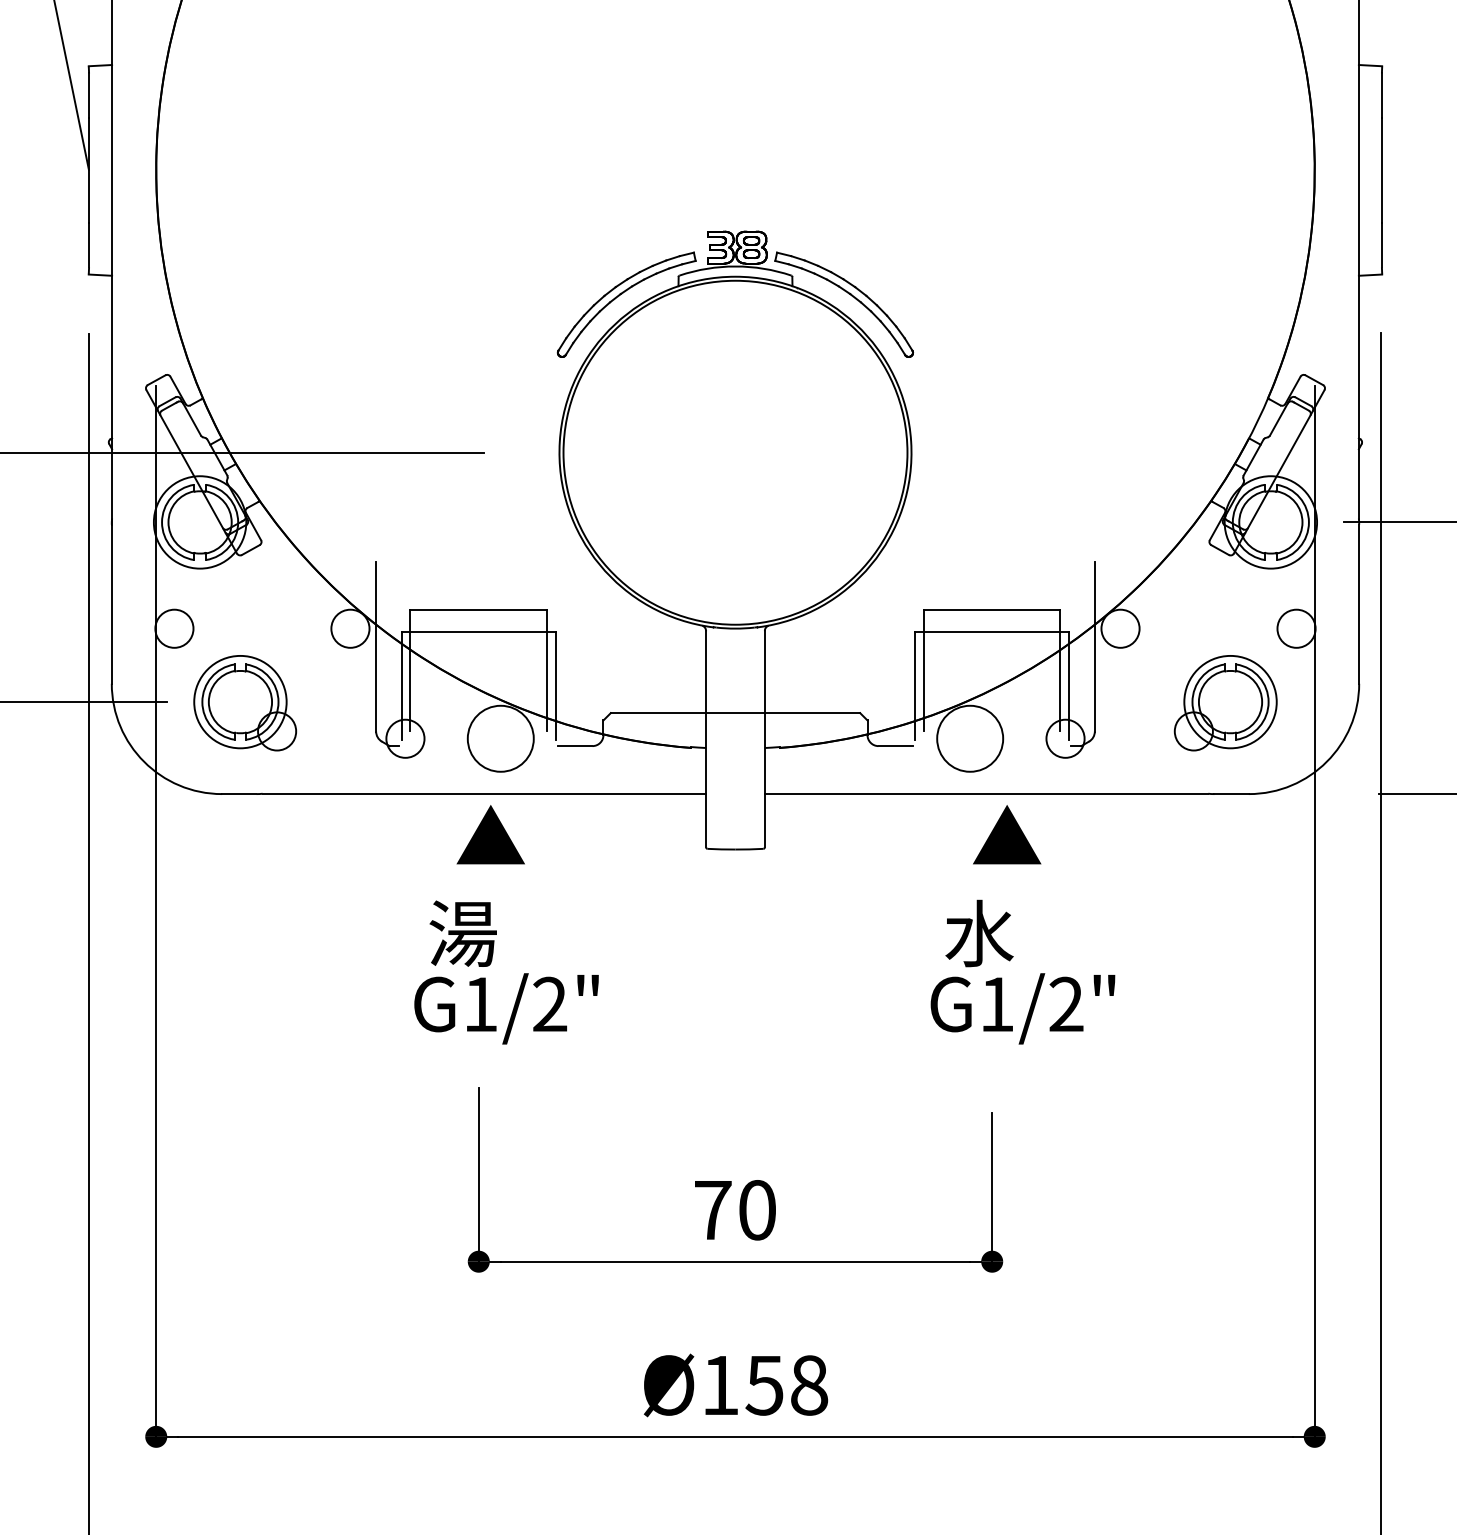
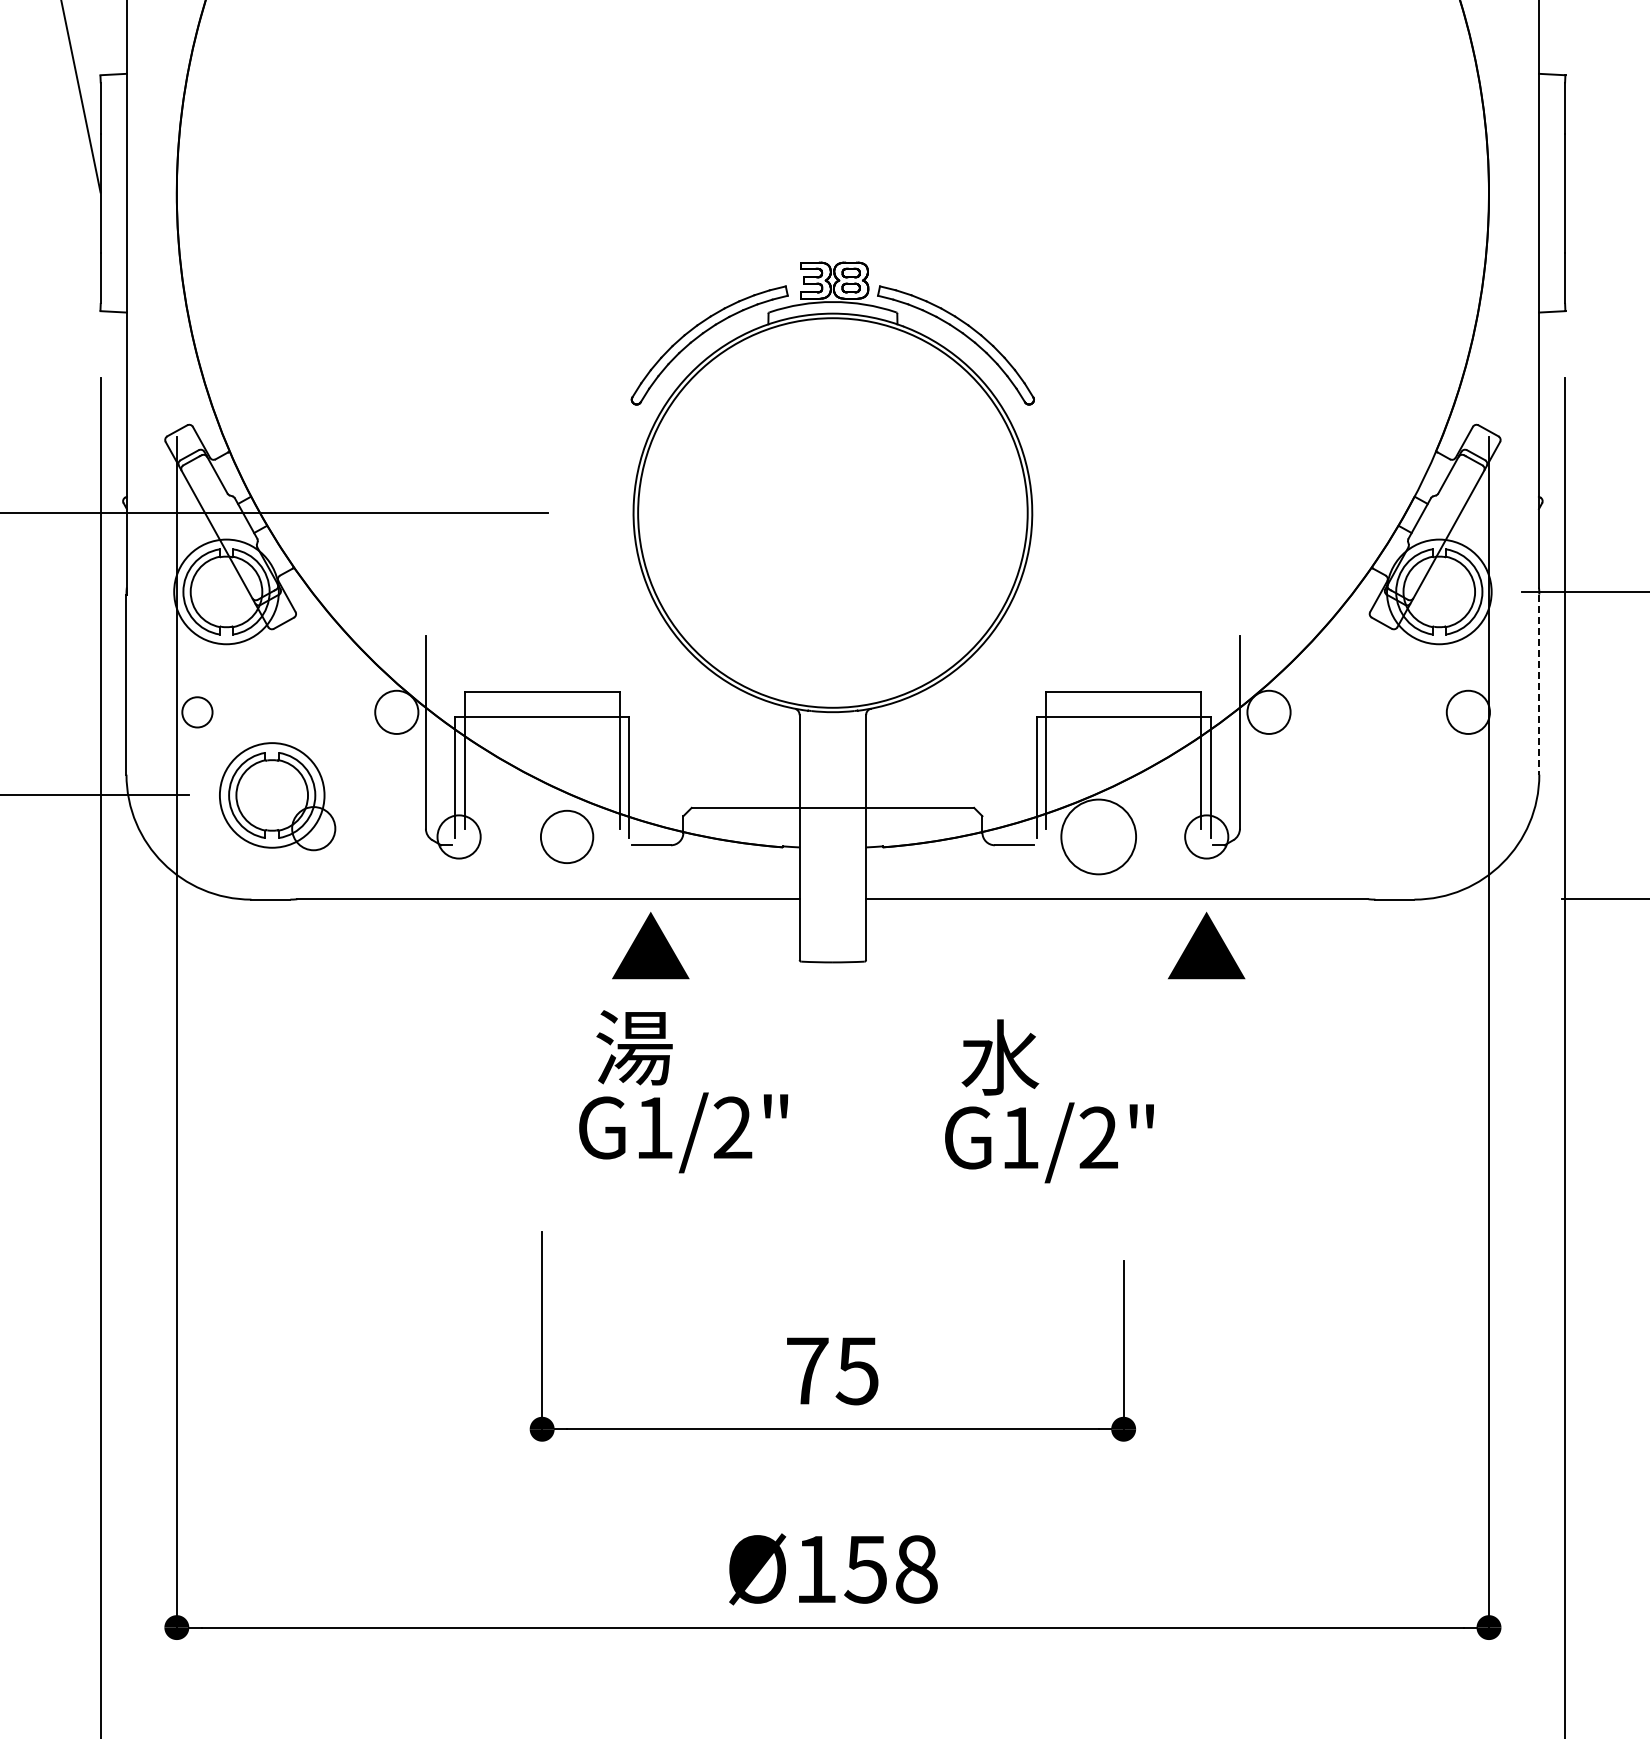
line: (1359, 605) -> (1539, 685), solid -> dashed
circle: (174, 628) -> (197, 711), size x0.7
part: (1225, 703) -> (1387, 796), removed
circle: (500, 738) -> (566, 836), size x0.7
text: (490, 834) -> (650, 945), moved
text: (1007, 834) -> (1206, 945), moved
text: (506, 972) -> (683, 1091), moved
text: (1022, 972) -> (1049, 1101), moved
text: (756, 1209) -> (856, 1370), 70 -> 75

